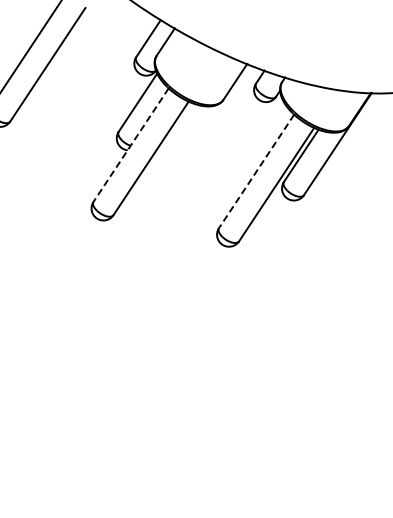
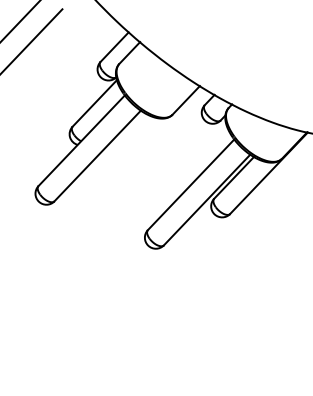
line: (130, 145) -> (81, 141), dashed -> solid
line: (256, 171) -> (190, 184), dashed -> solid

